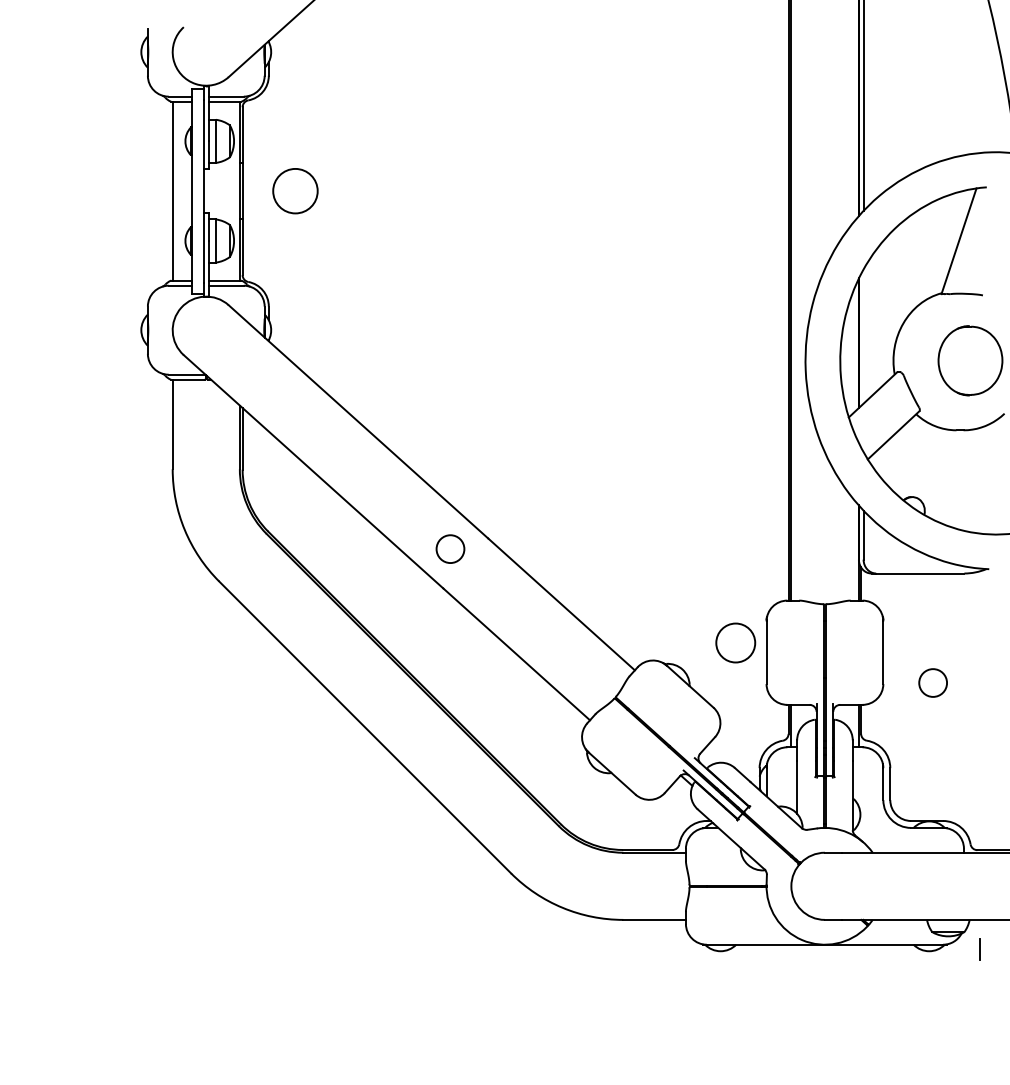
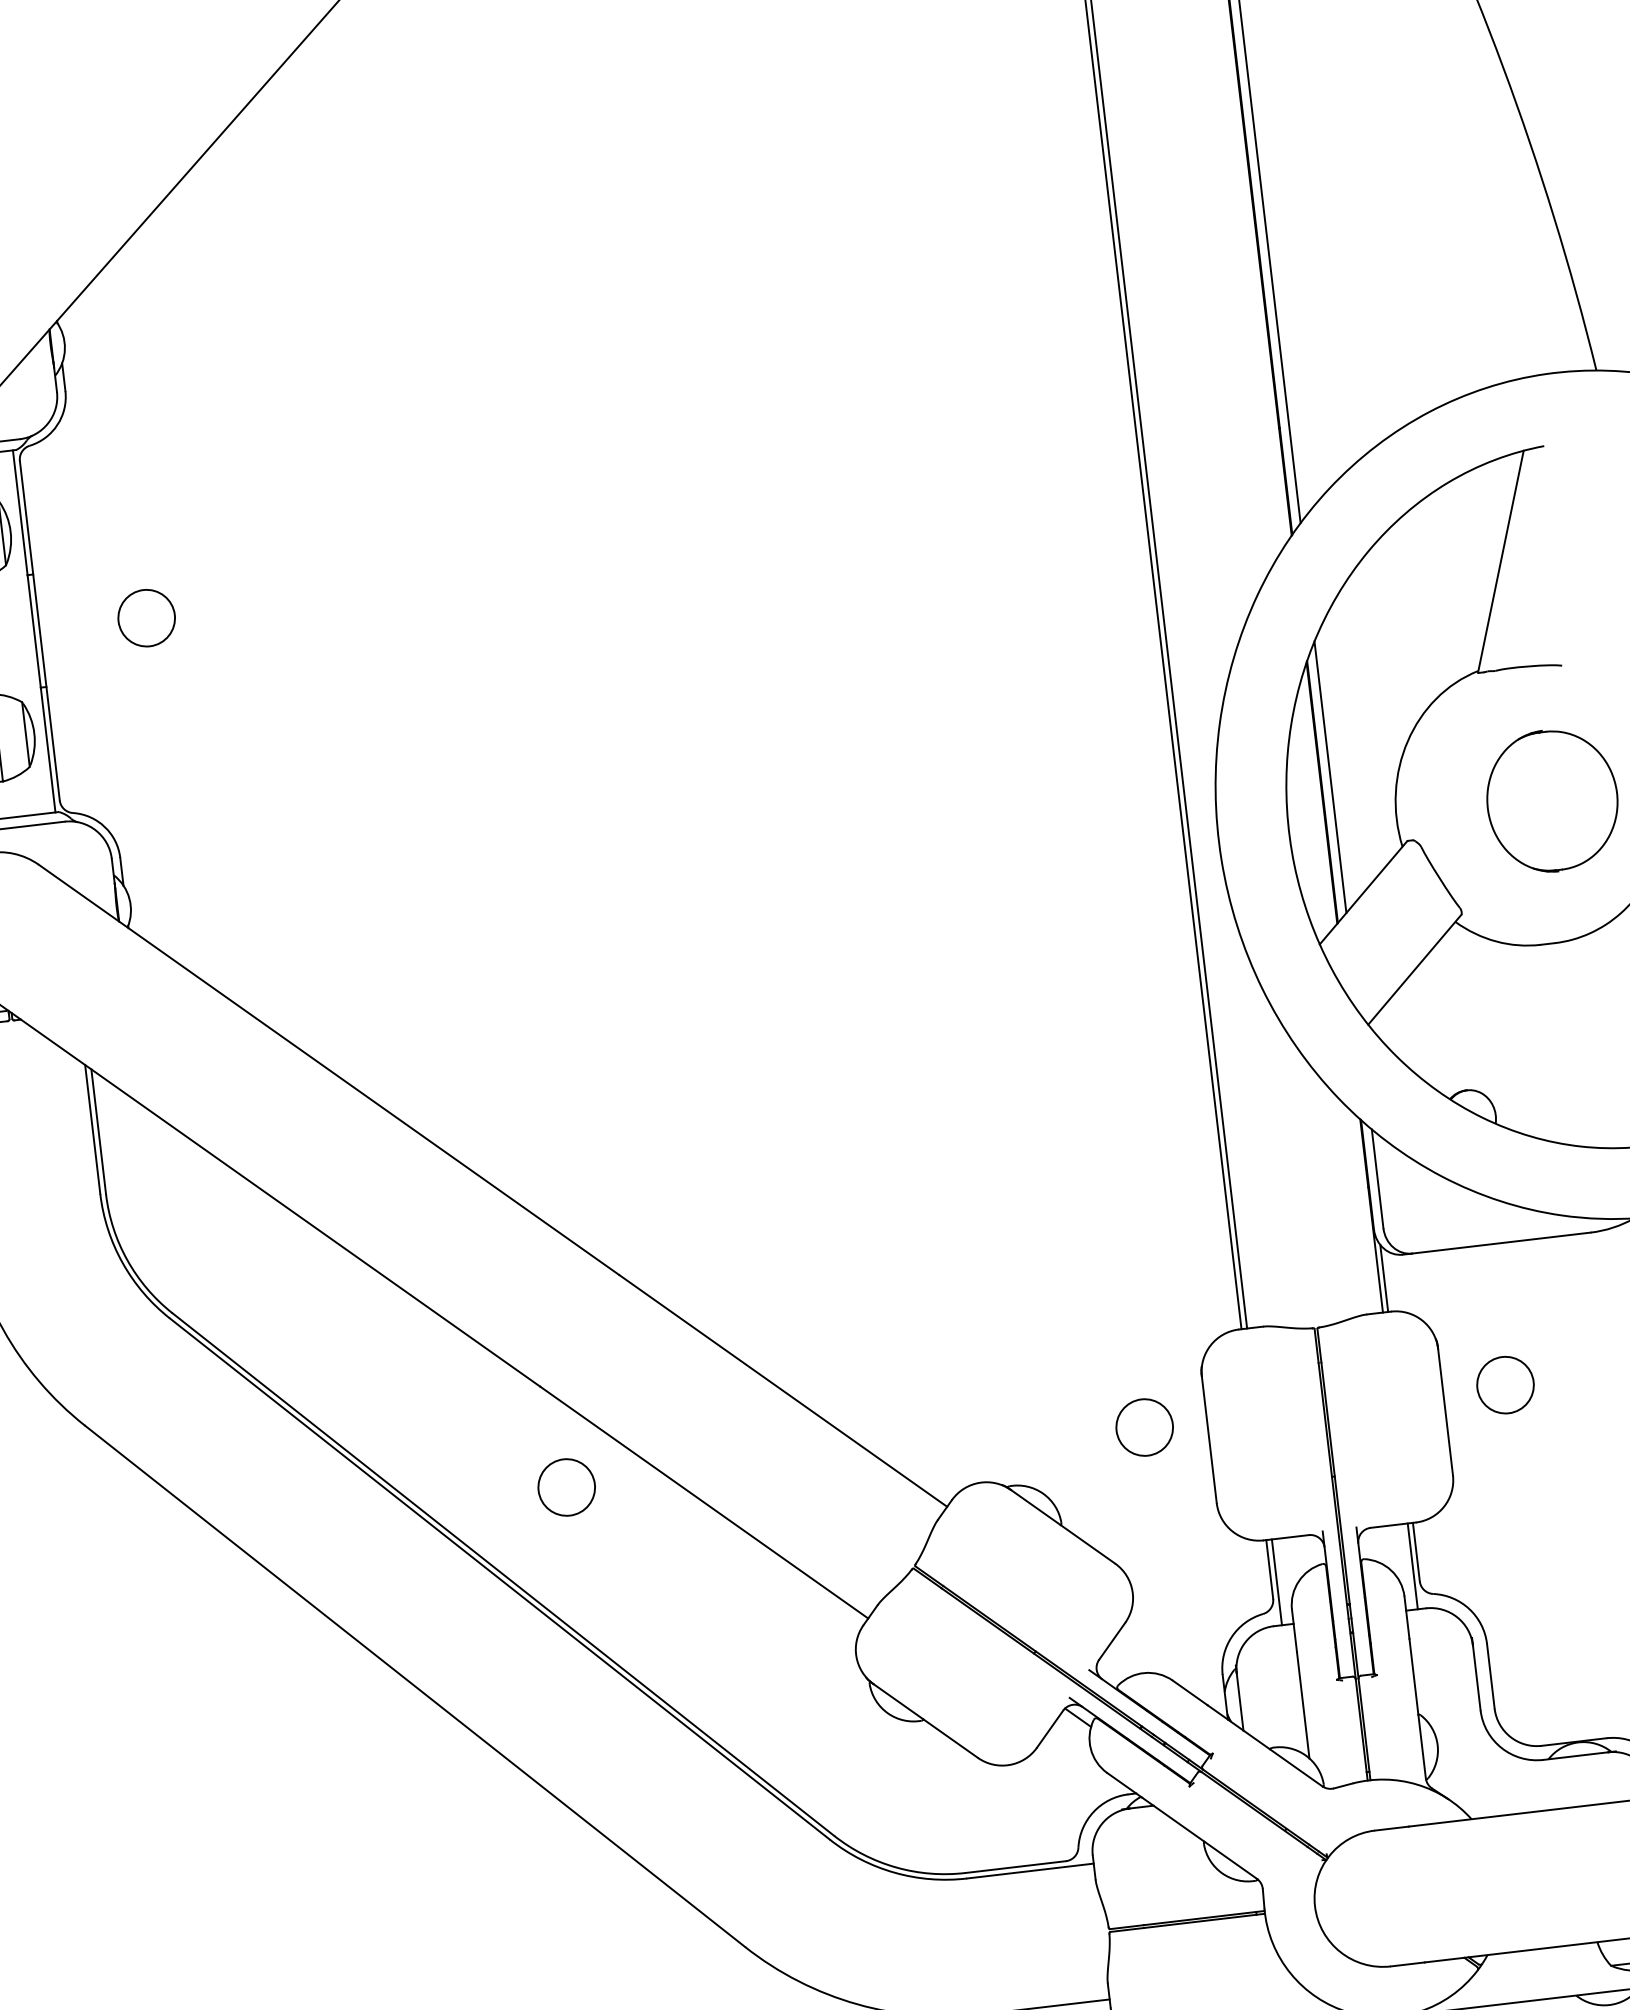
circle: (295, 191) -> (146, 618), size x0.62
line: (863, 336) -> (1330, 777), added
circle: (450, 548) -> (566, 1486), moved
circle: (735, 642) -> (1144, 1426), size x0.71
circle: (932, 682) -> (1504, 1384), moved

